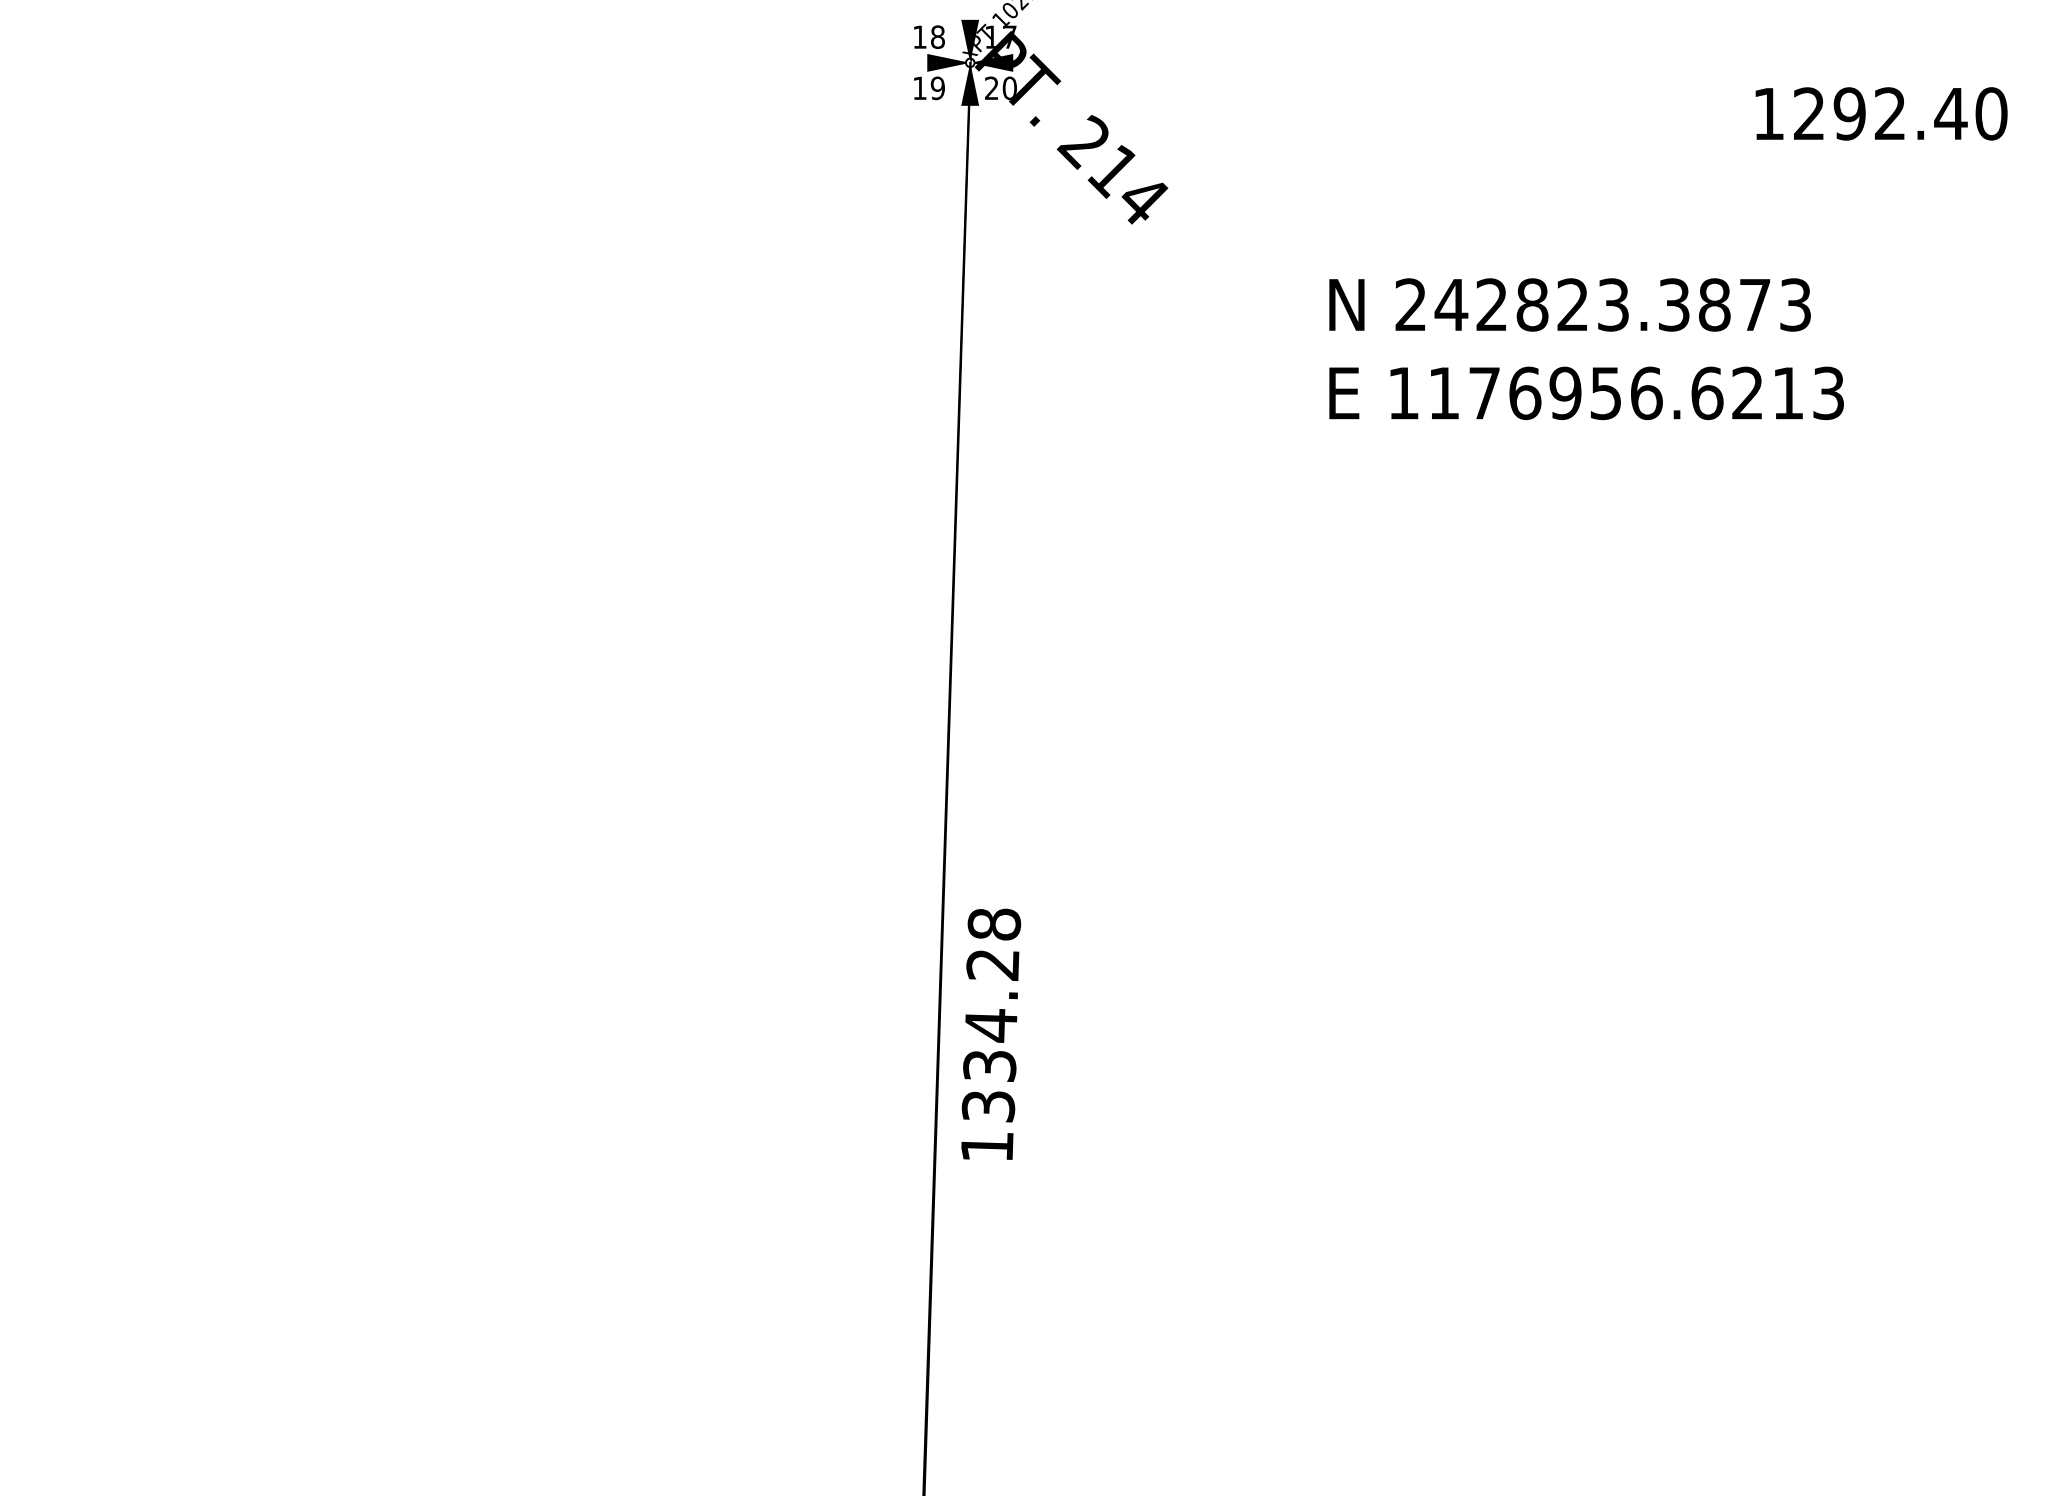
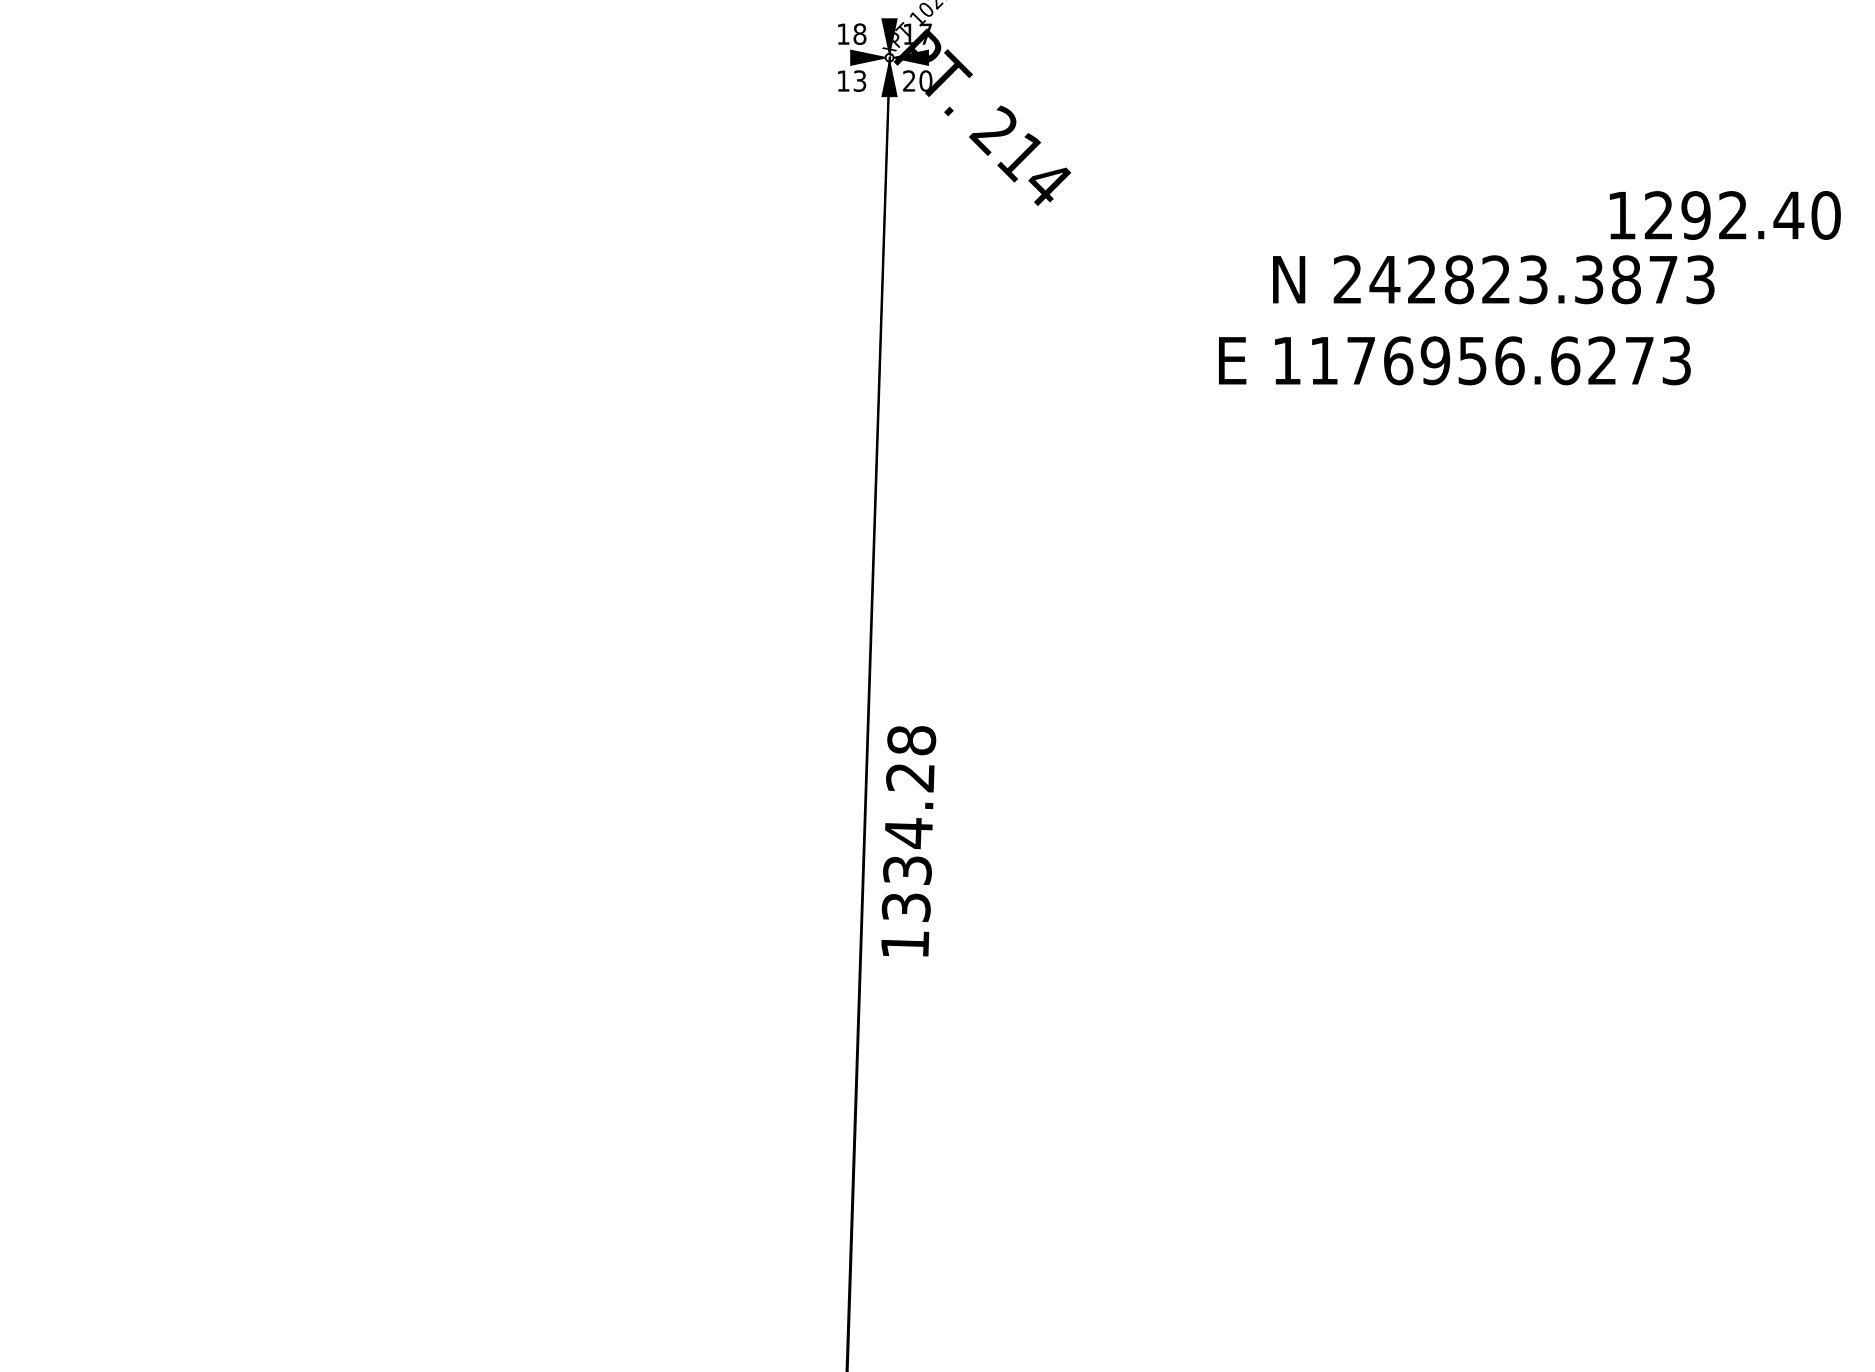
text: (937, 87) -> (859, 80), 19 -> 13
text: (1881, 113) -> (1725, 215), moved
text: (1569, 304) -> (1493, 279), moved
text: (1788, 393) -> (1639, 360), 1176956.6213 -> 1176956.6273
text: (991, 1033) -> (909, 840), moved

